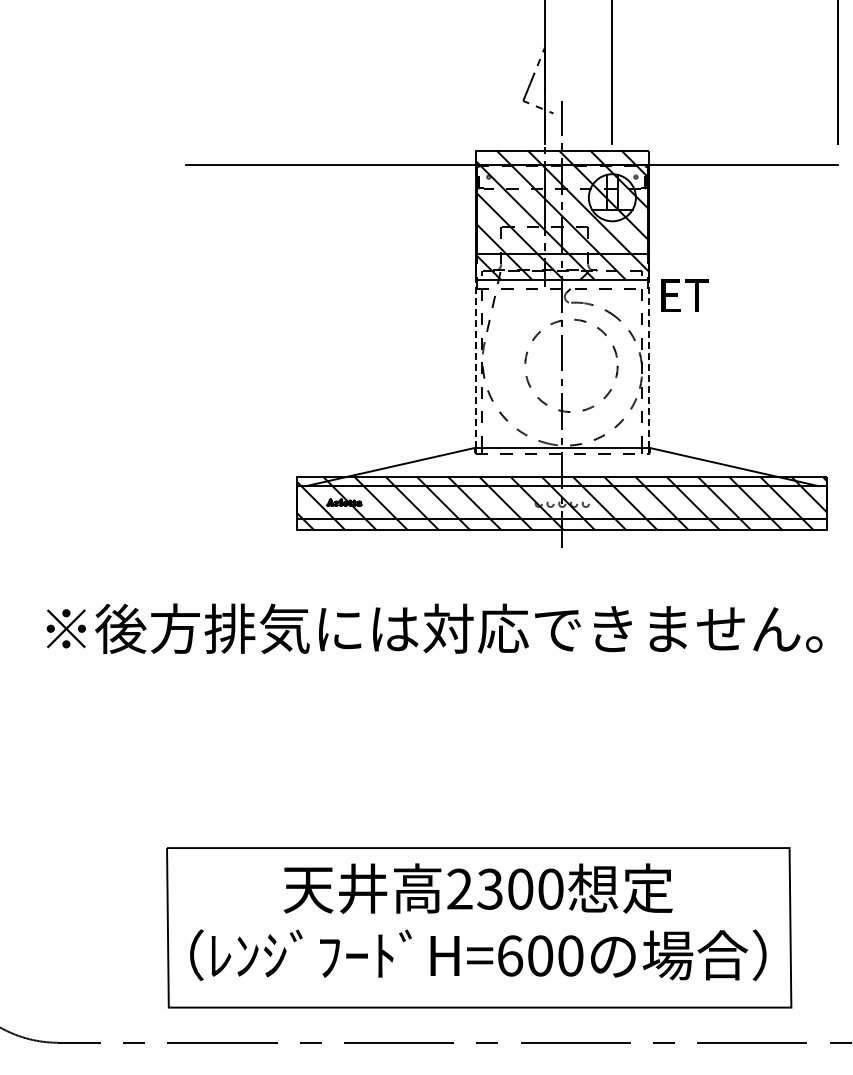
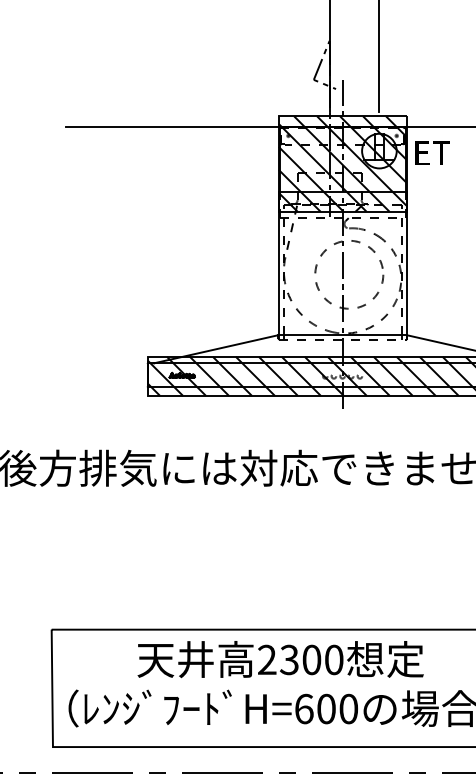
text: (684, 295) -> (432, 153), moved
line: (475, 350) -> (278, 263), dashed -> solid
line: (649, 350) -> (406, 263), dashed -> solid

